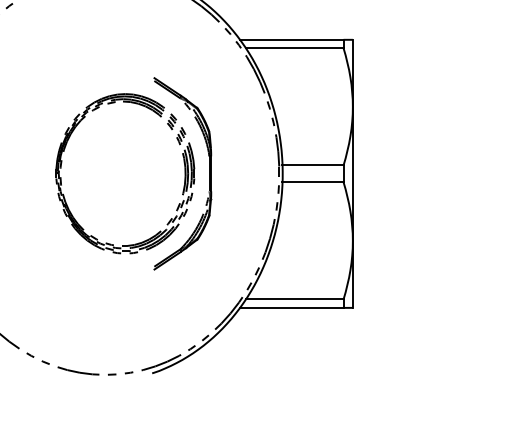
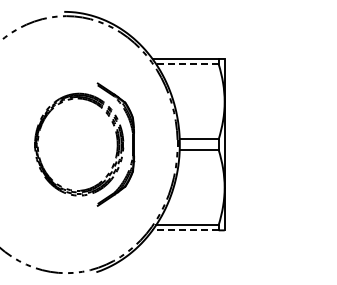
line: (294, 48) -> (187, 64), solid -> dashed
line: (291, 308) -> (185, 230), solid -> dashed

